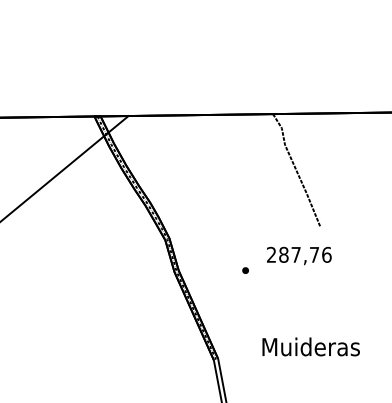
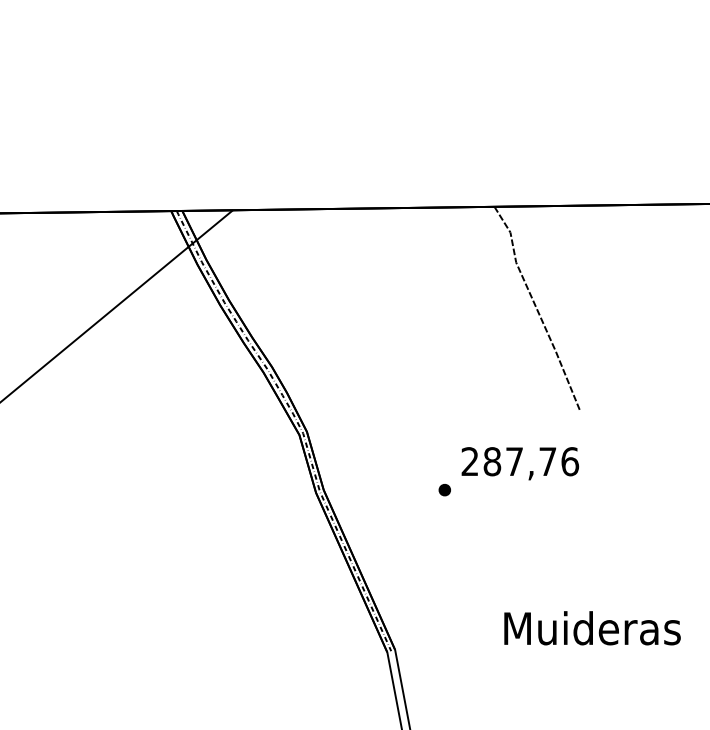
text: (299, 255) -> (520, 462), moved
text: (310, 346) -> (591, 627), moved

